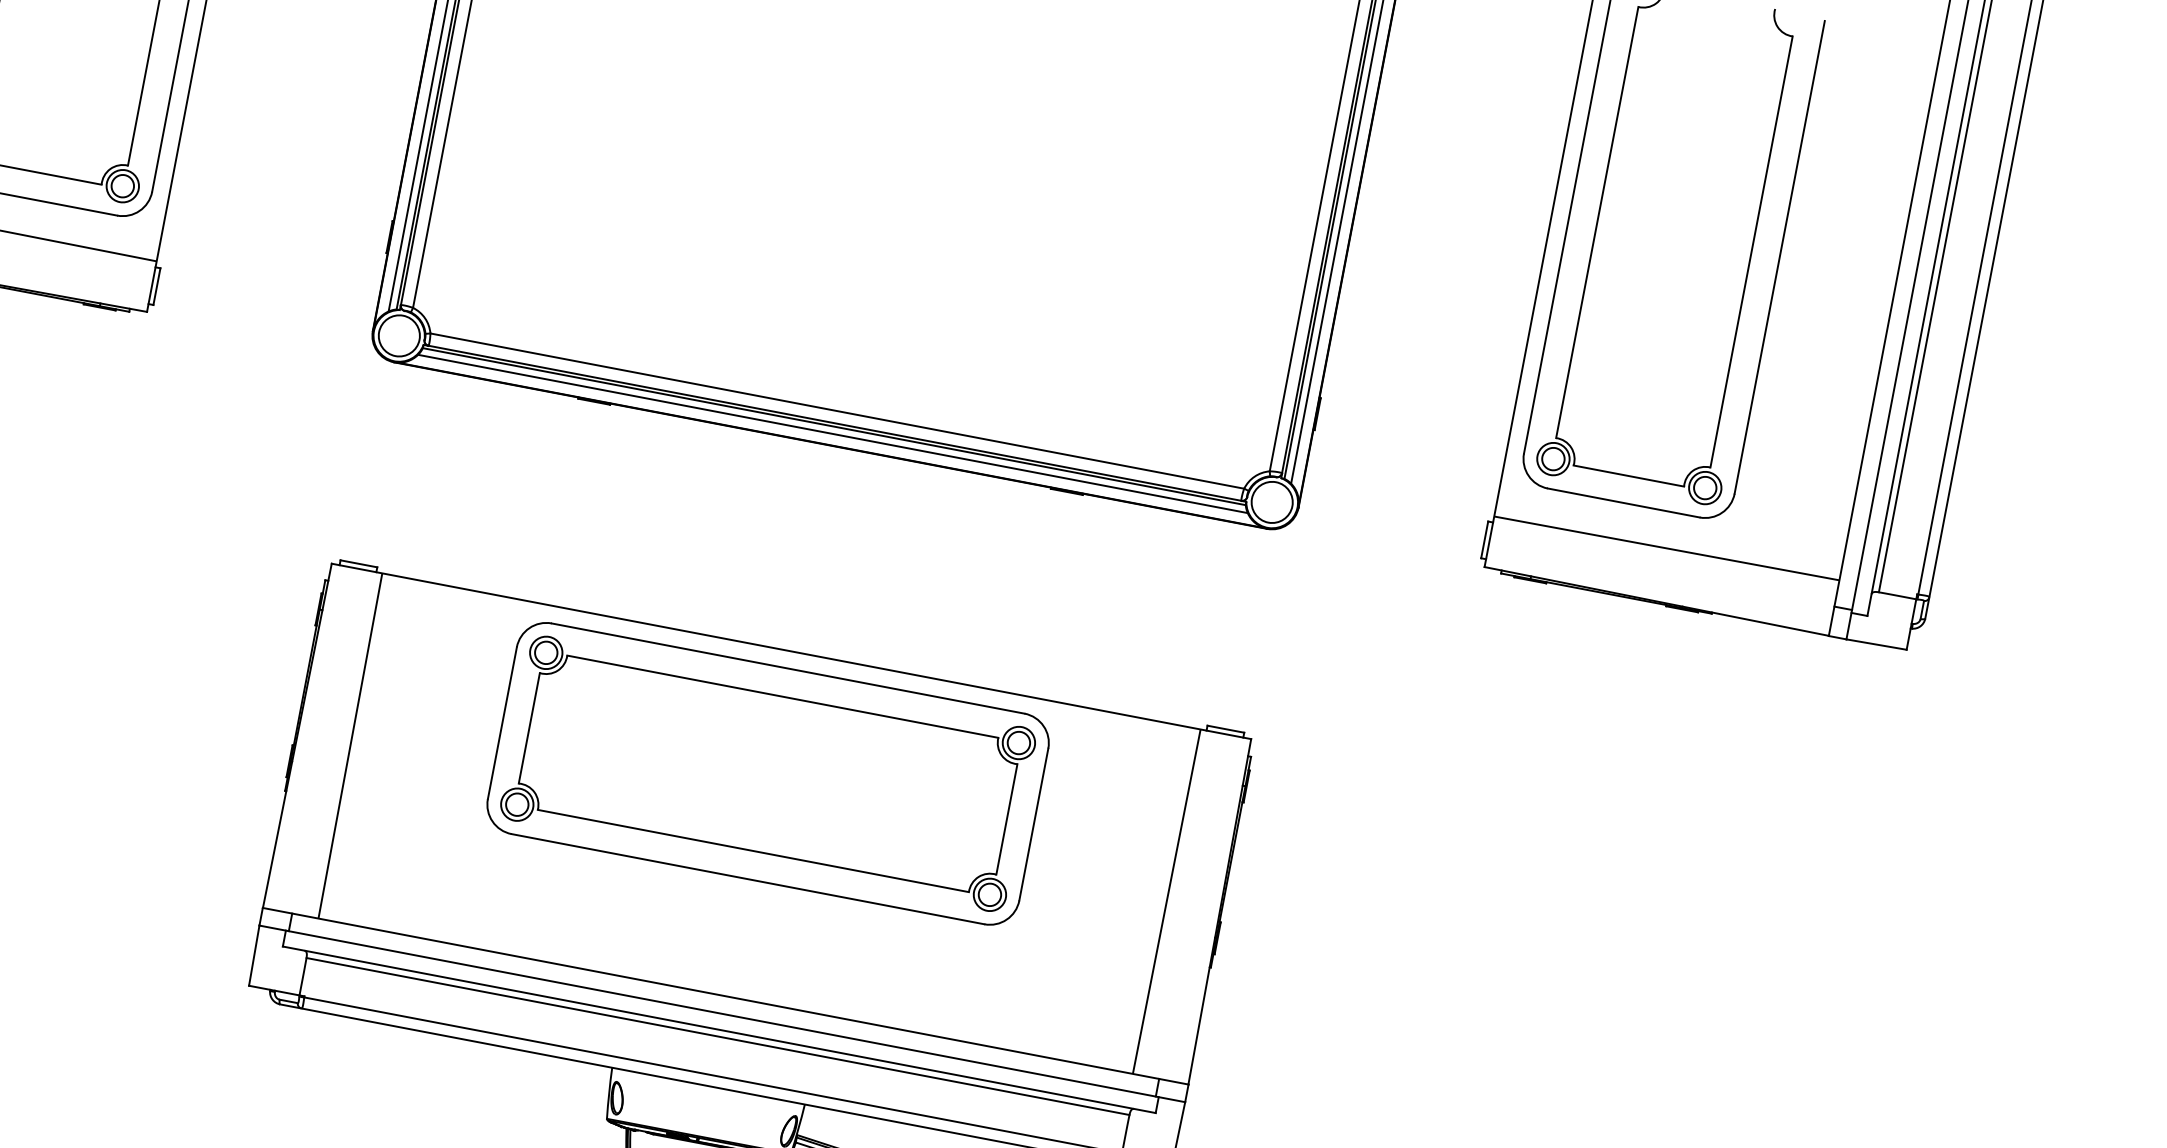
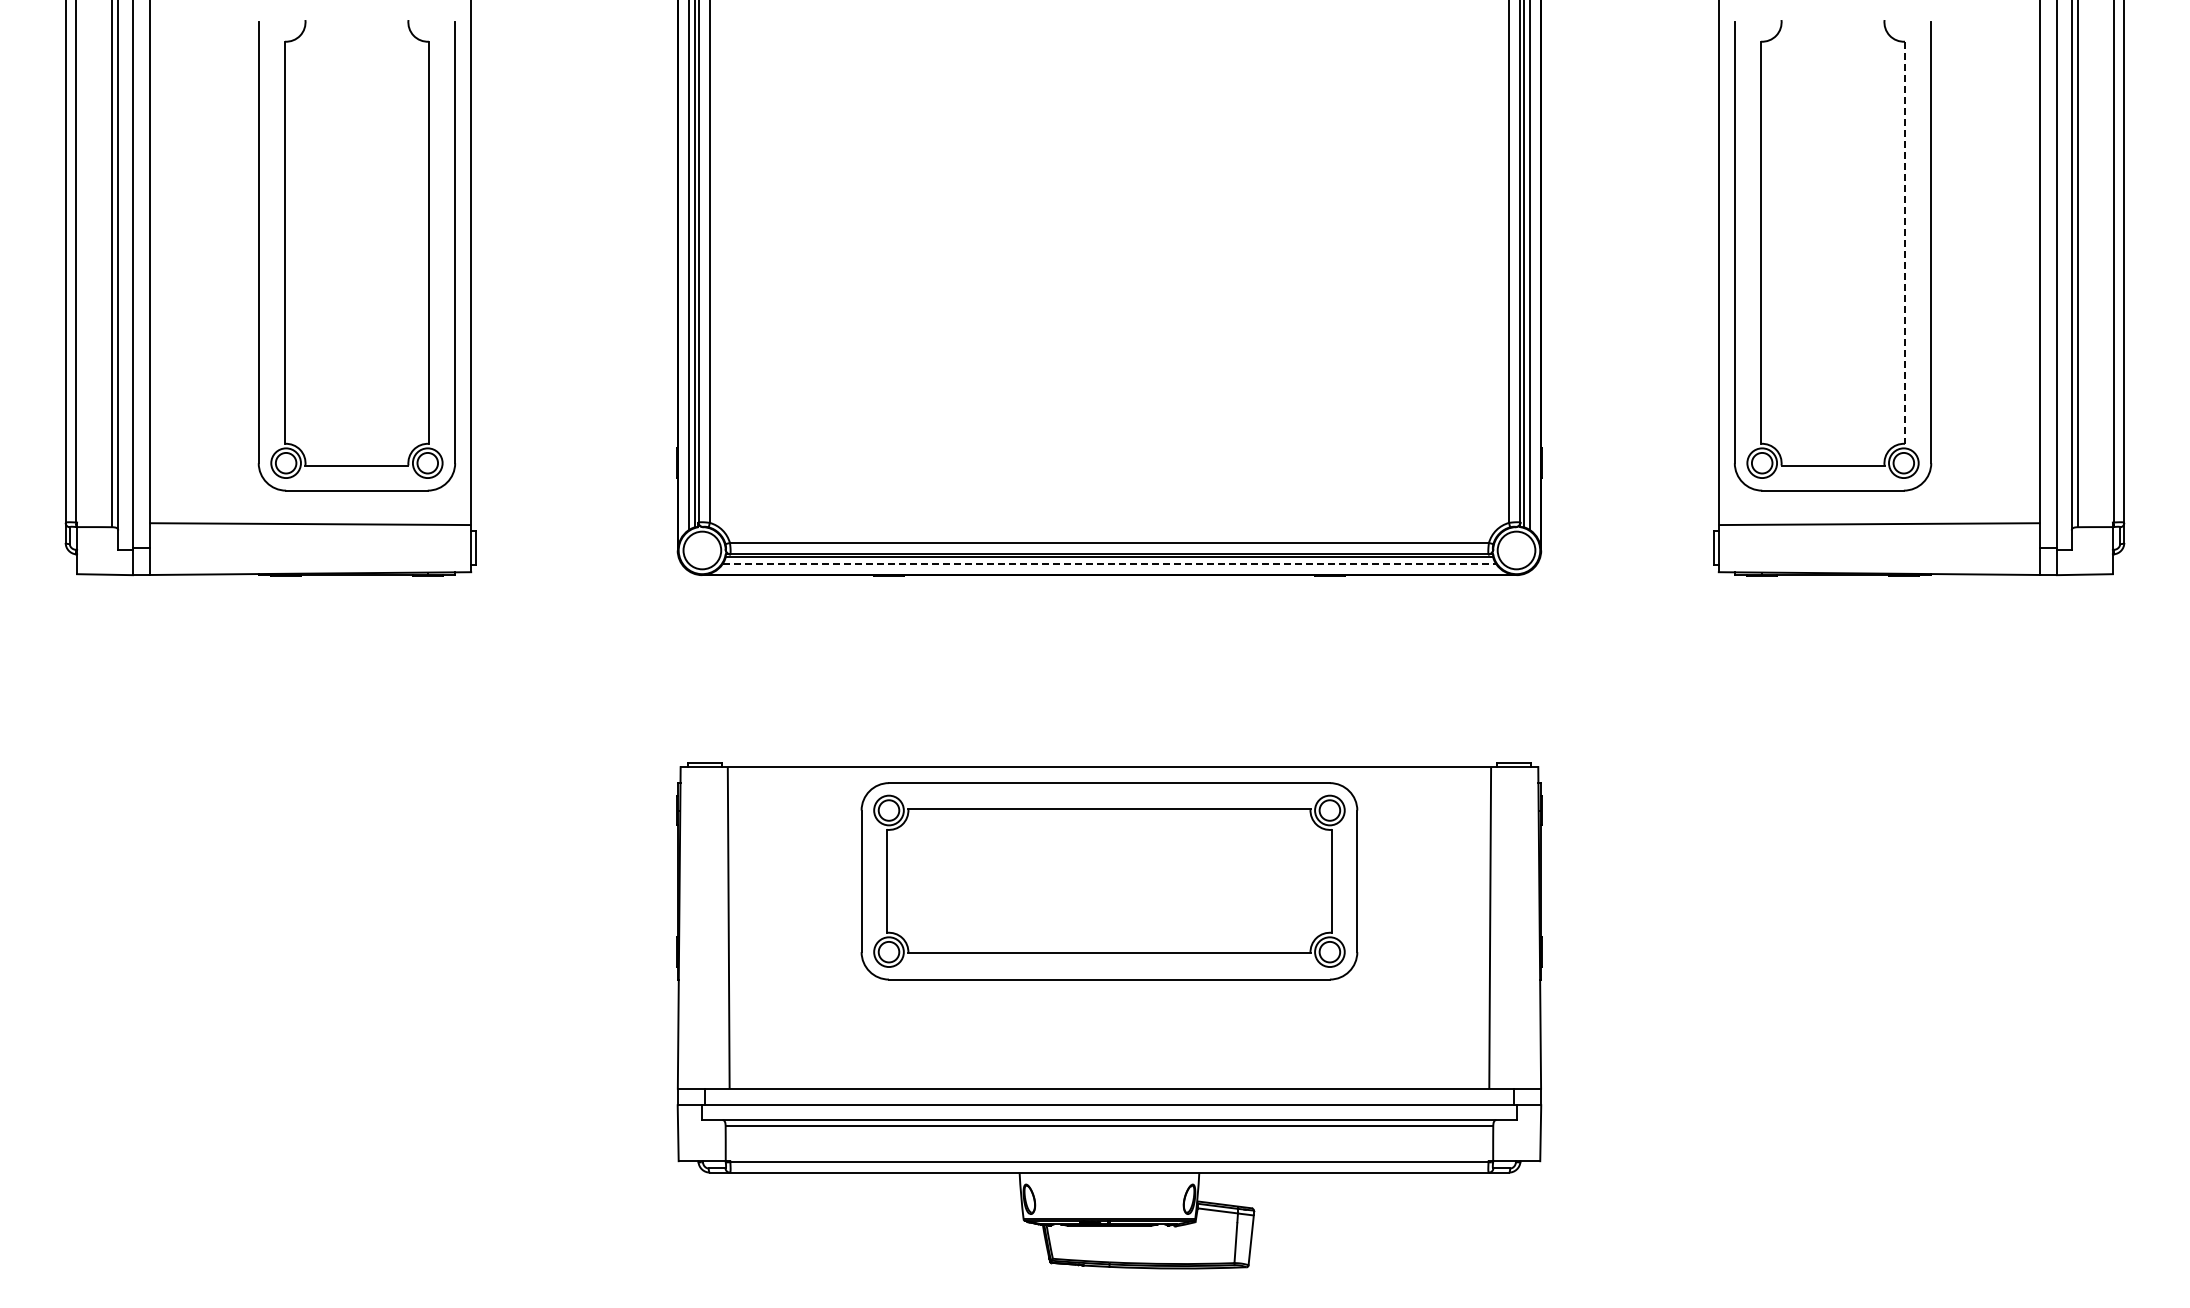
line: (1750, 252) -> (1904, 243), solid -> dashed
line: (832, 434) -> (1109, 564), solid -> dashed

